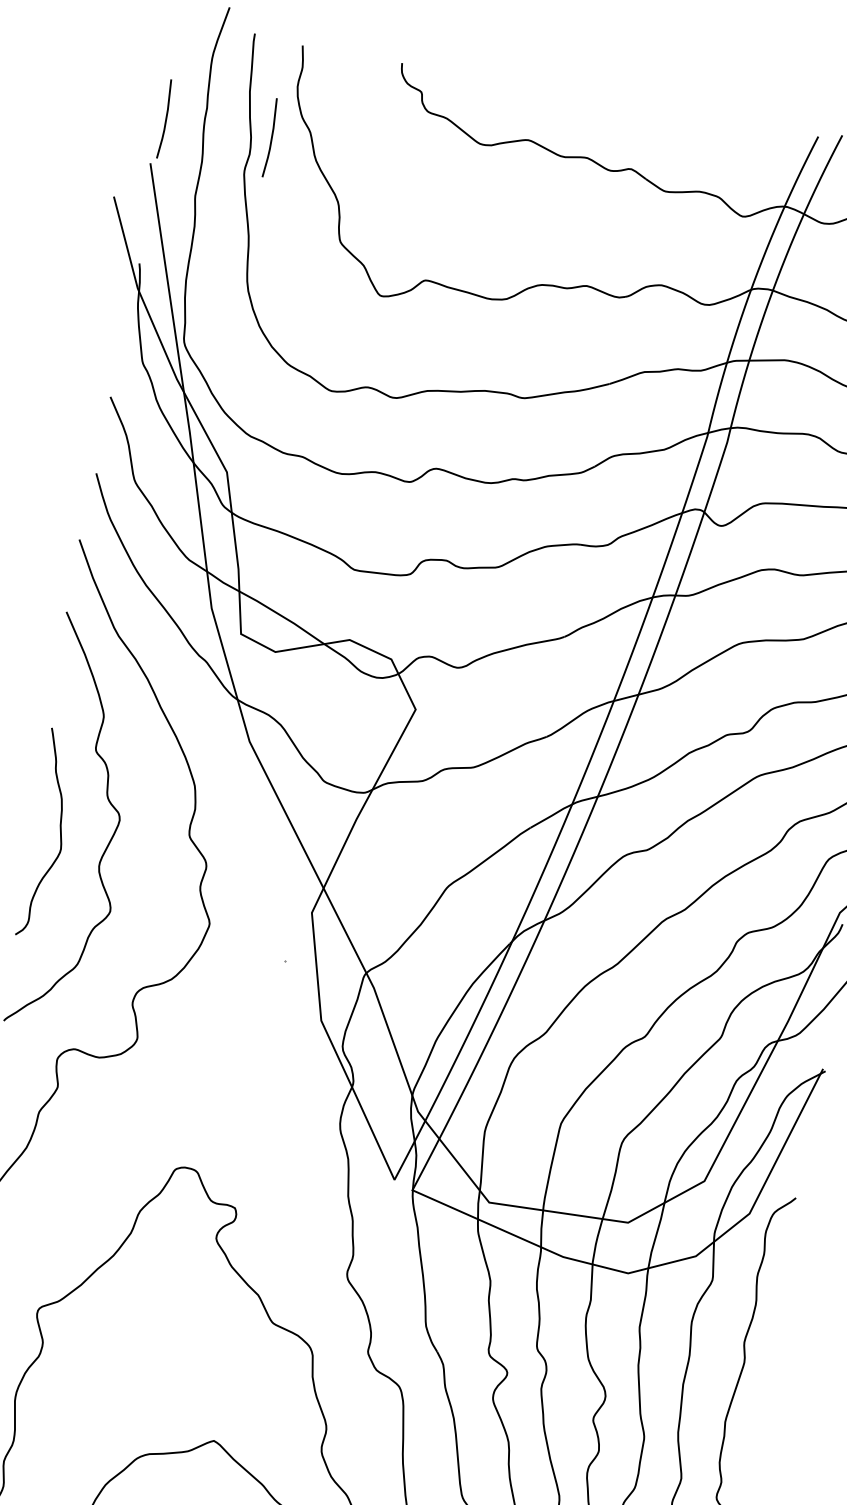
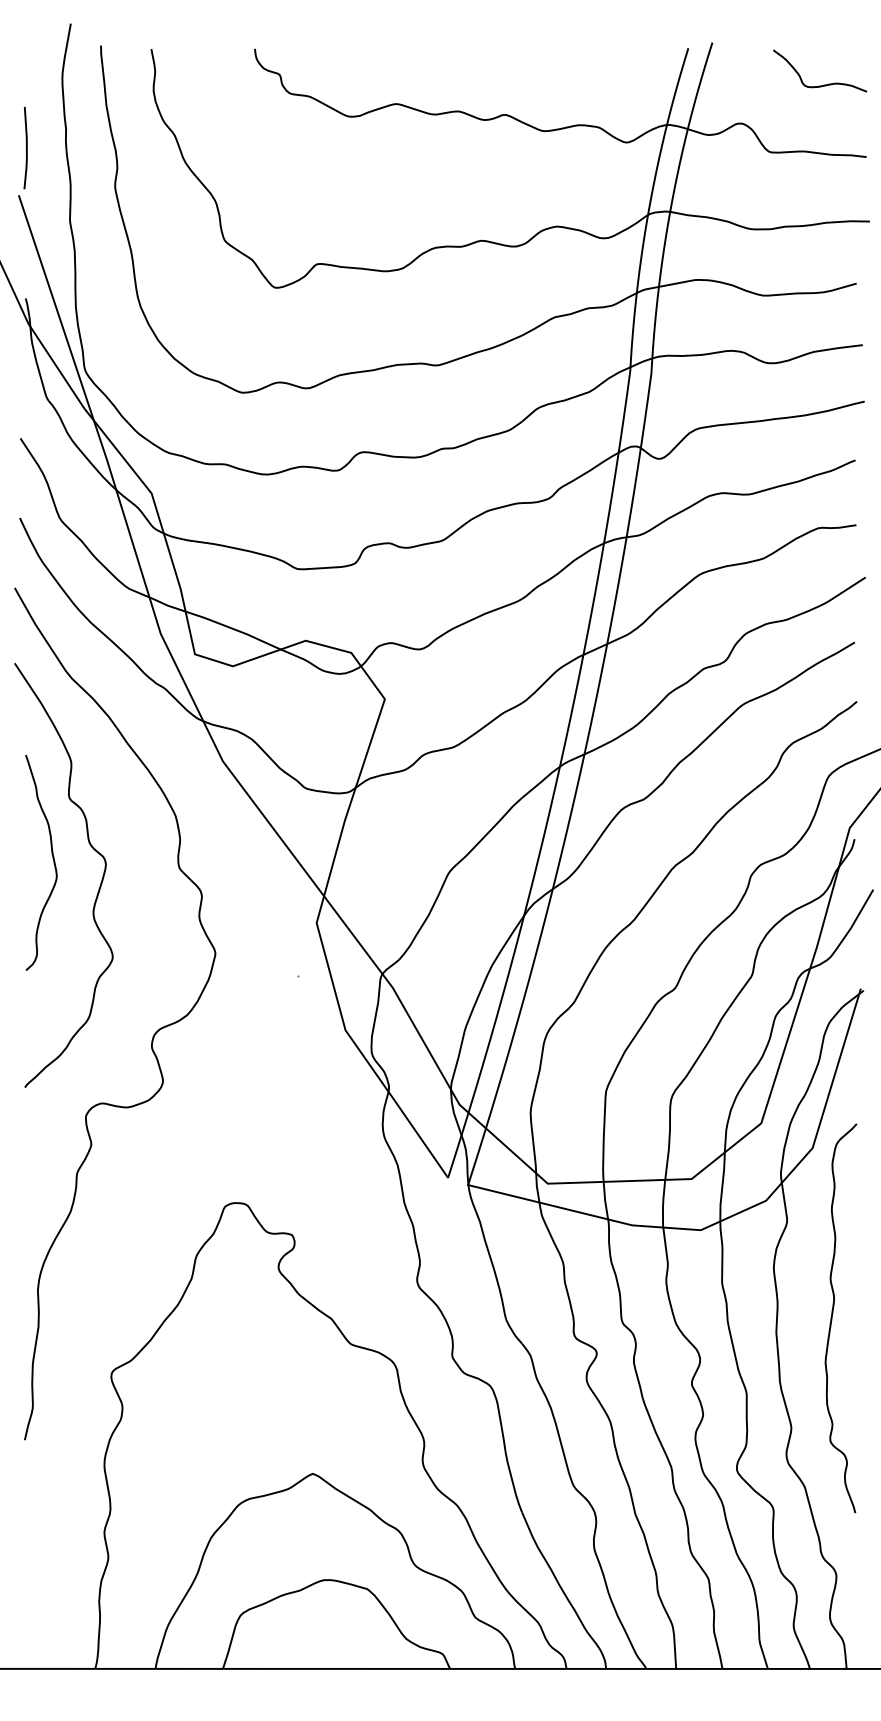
line: (271, 137) -> (136, 147), removed
curve: (59, 831) -> (52, 858), moved

